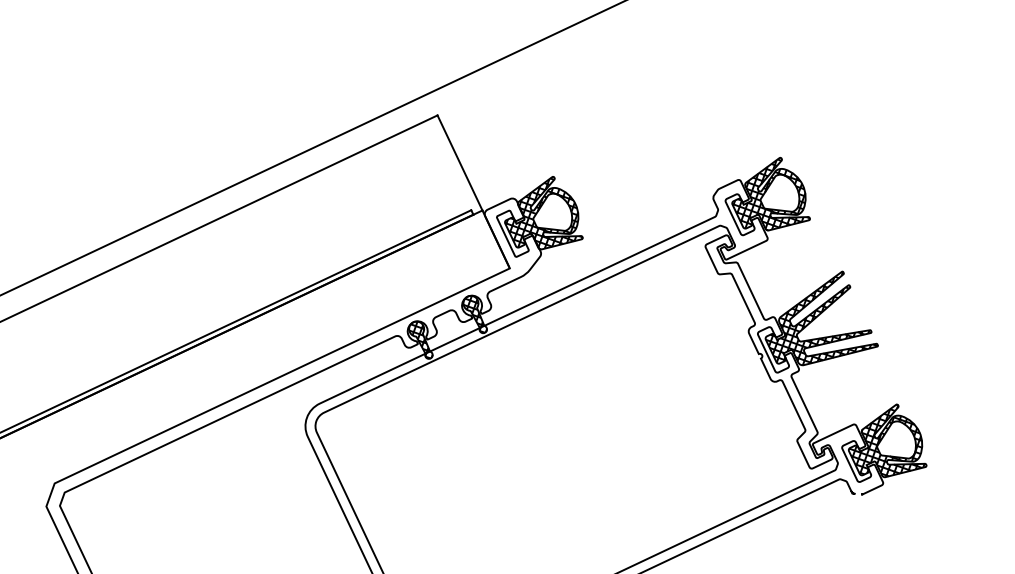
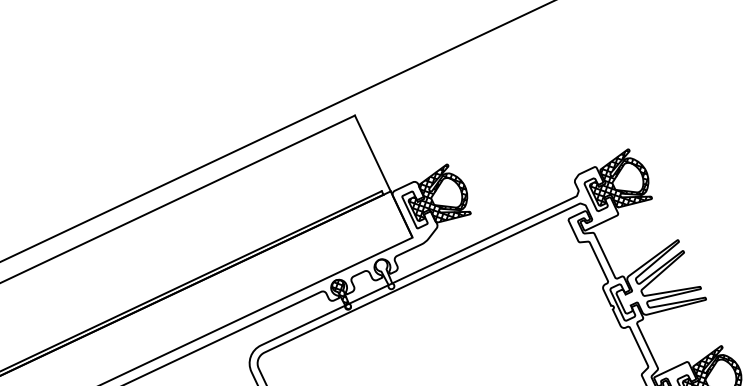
hatch: (475, 313) -> (385, 273), removed
hatch: (821, 318) -> (661, 277), removed

